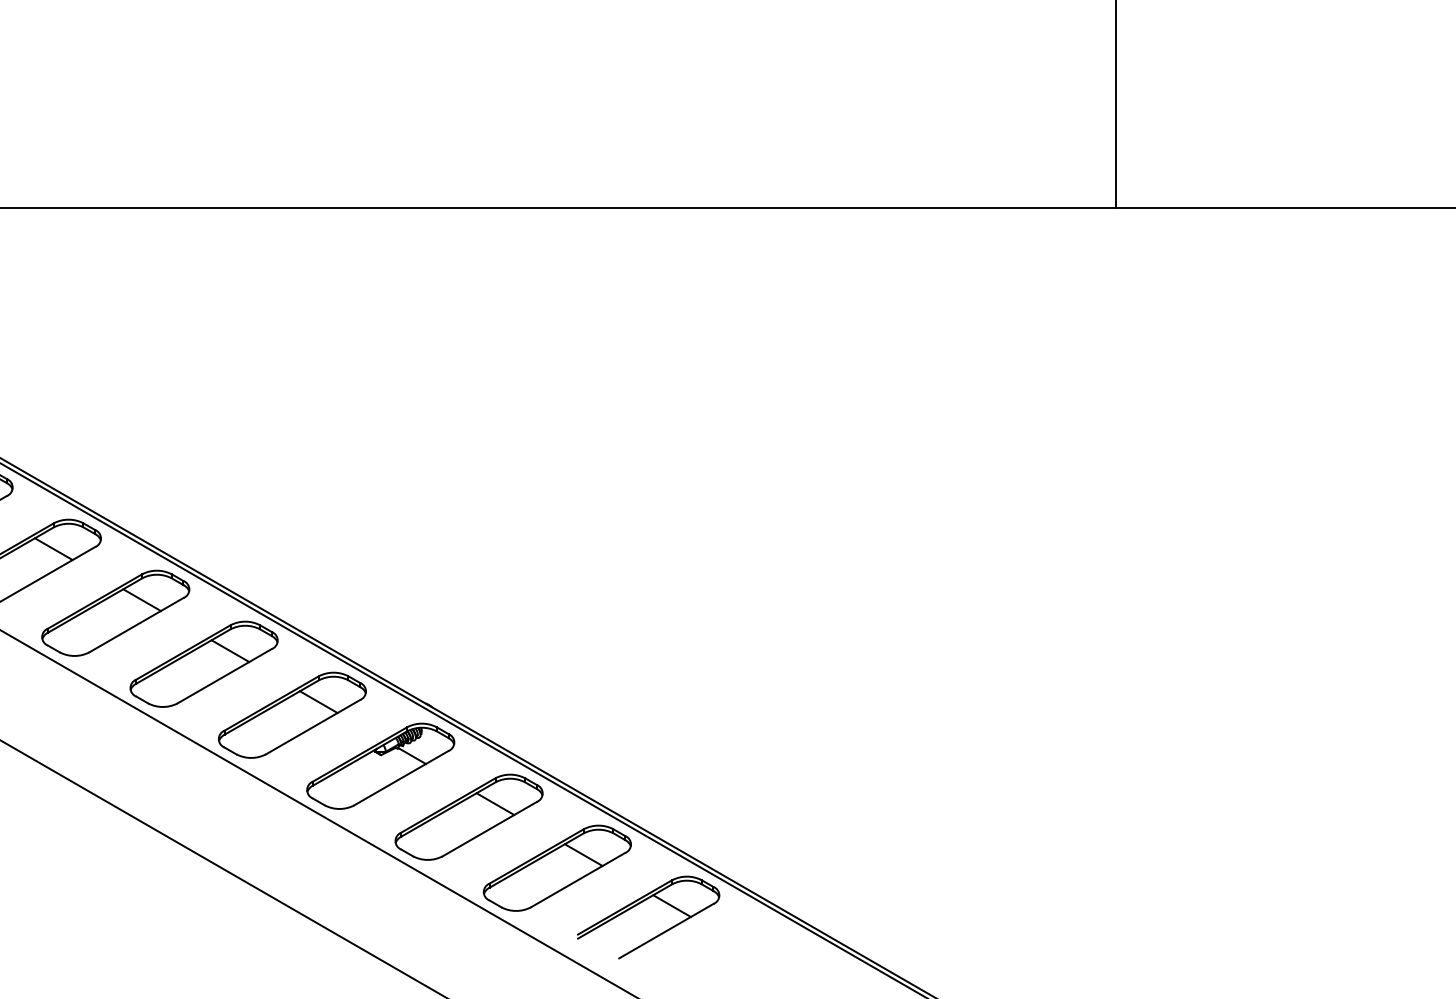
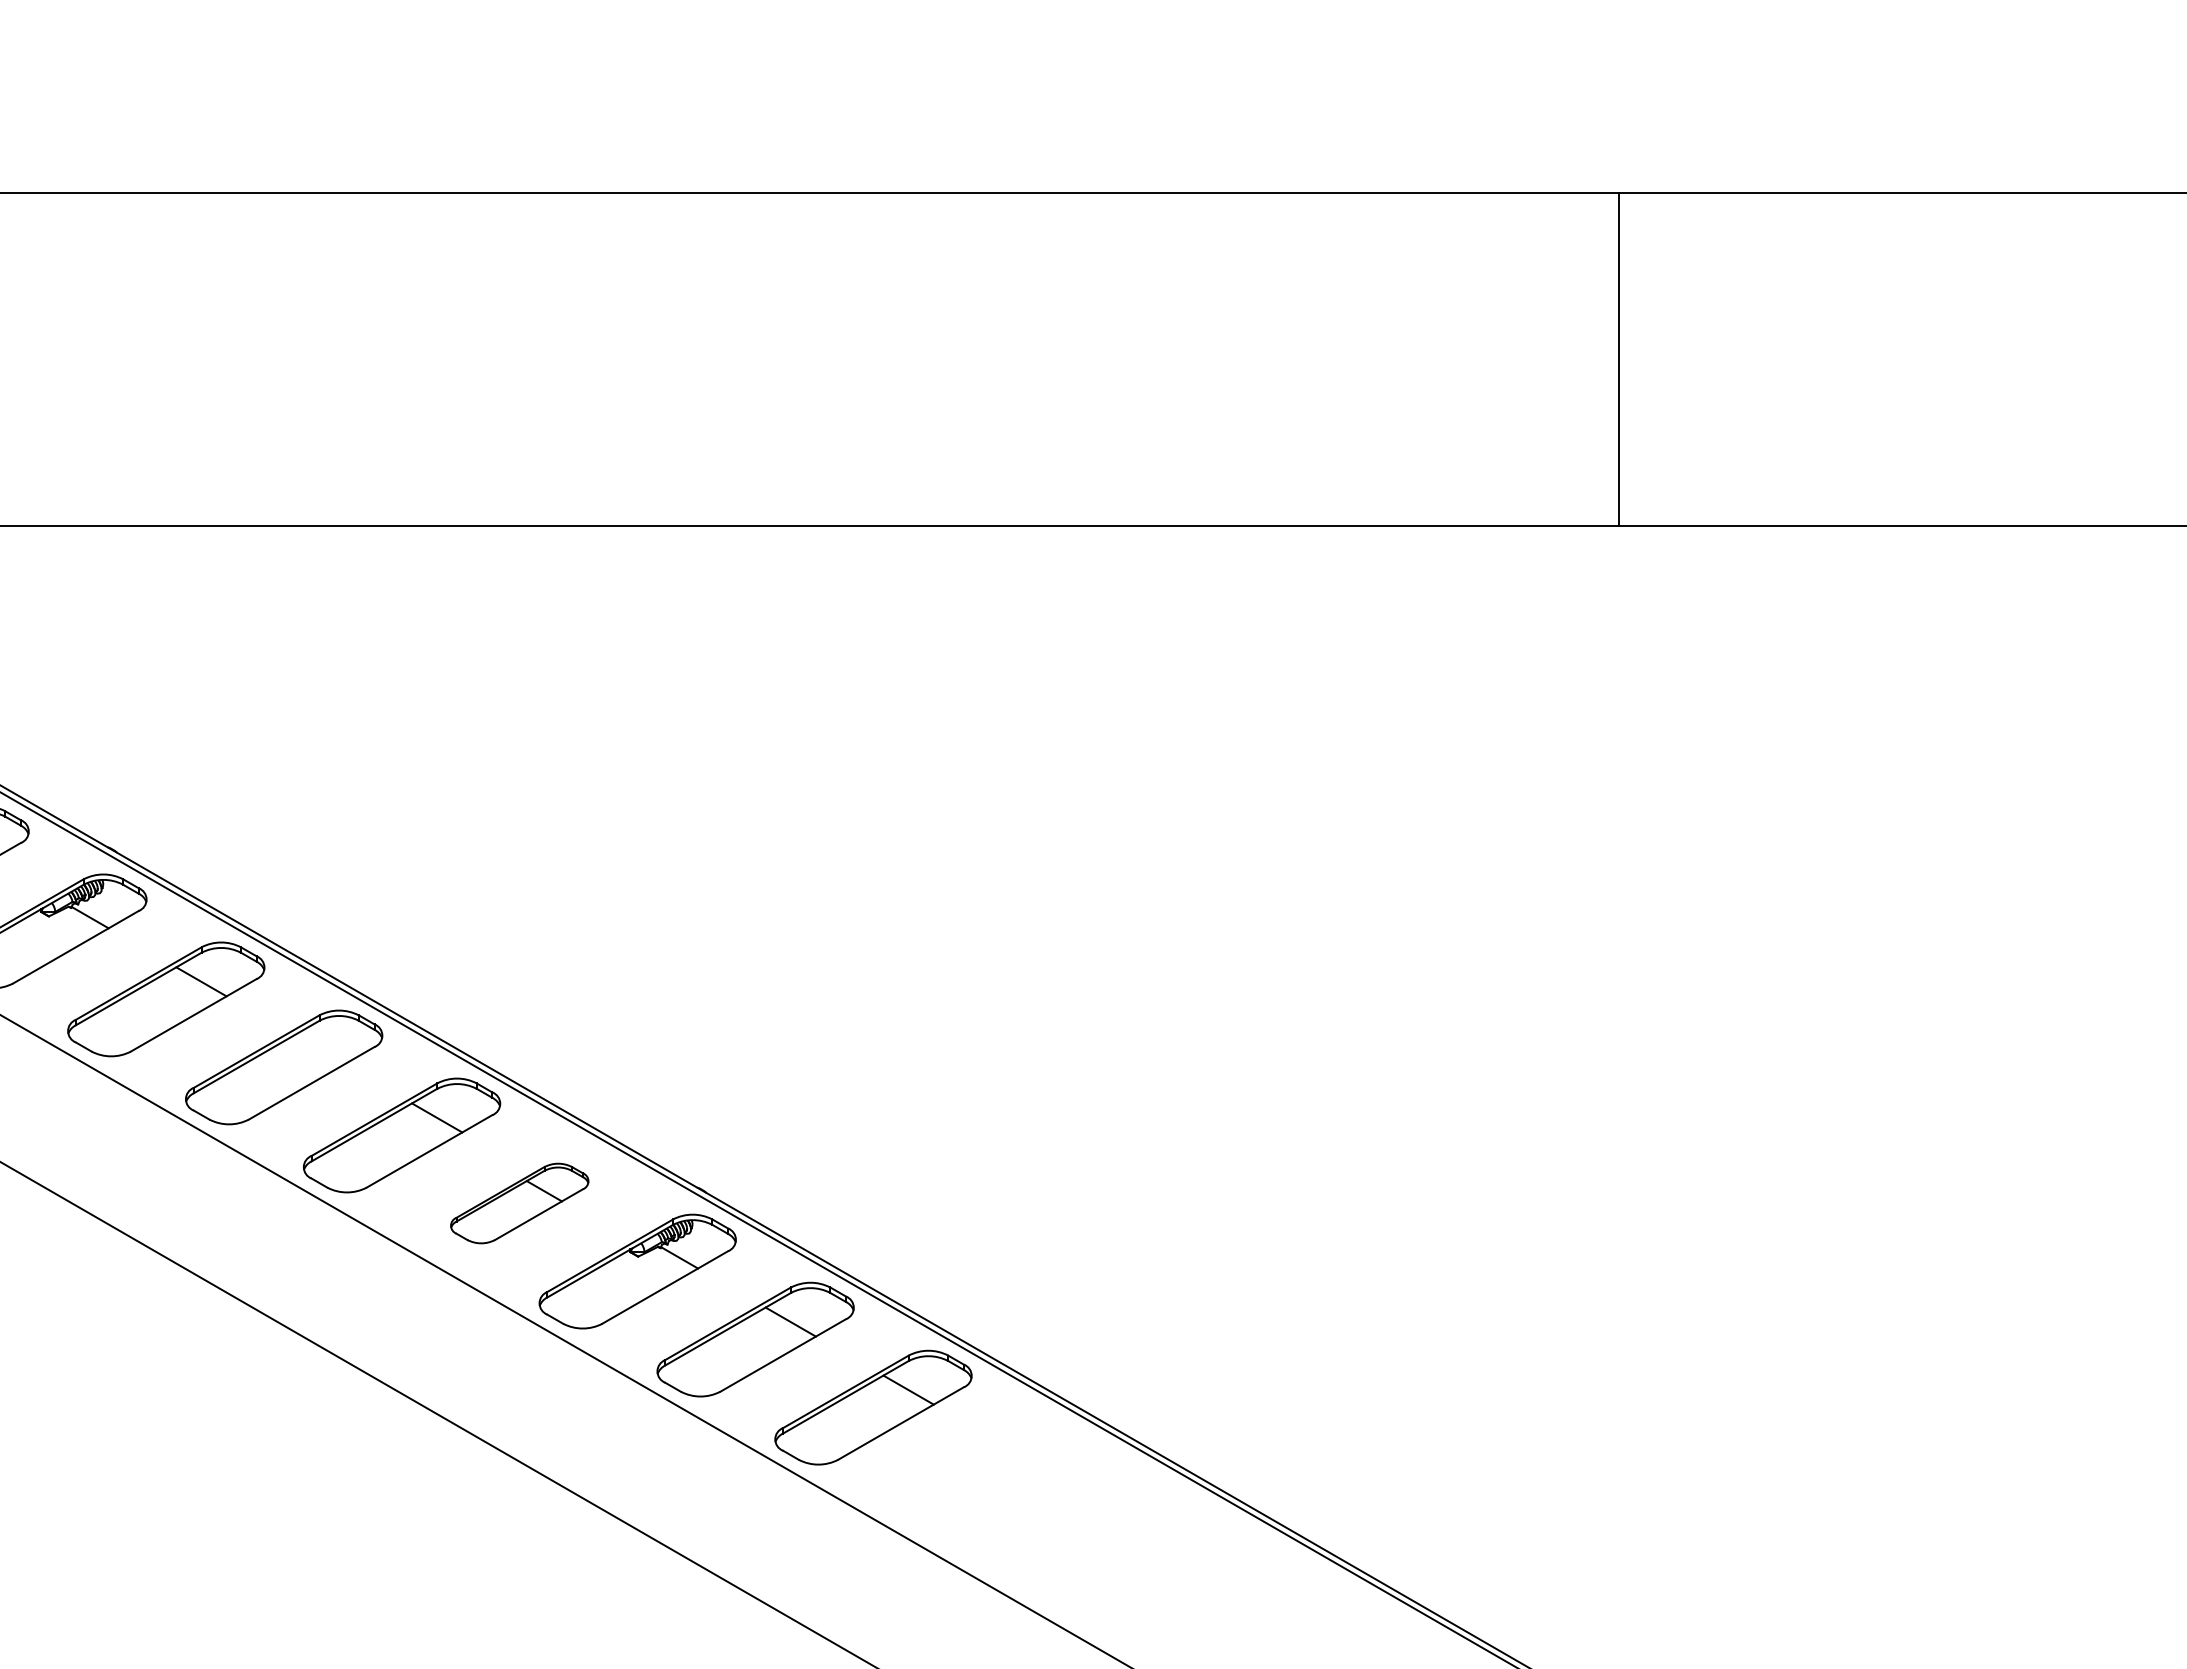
line: (142, 599) -> (319, 1049), removed
part: (292, 715) -> (519, 1203), size x0.7
part: (638, 904) -> (981, 1456), removed

